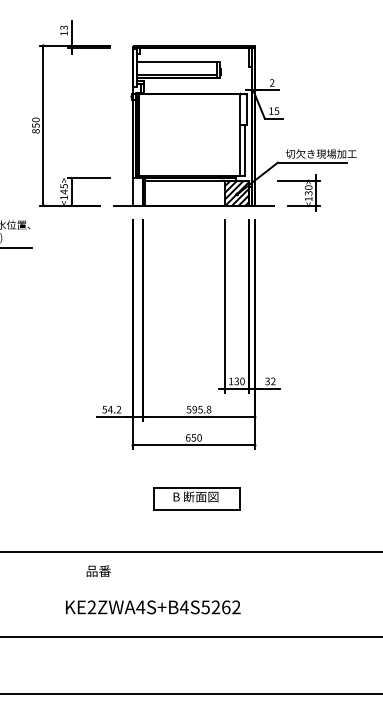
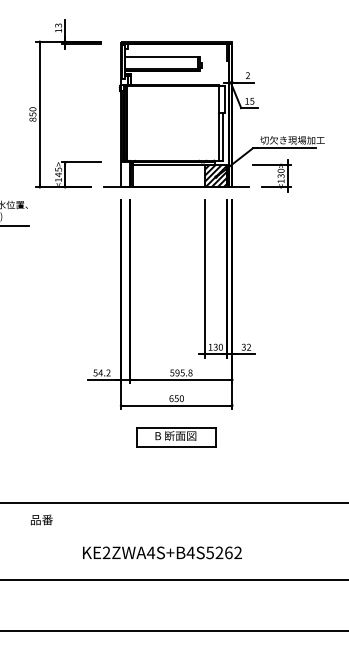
part: (196, 498) -> (176, 437), moved
text: (98, 570) -> (41, 519), moved
text: (153, 607) -> (162, 553), moved

